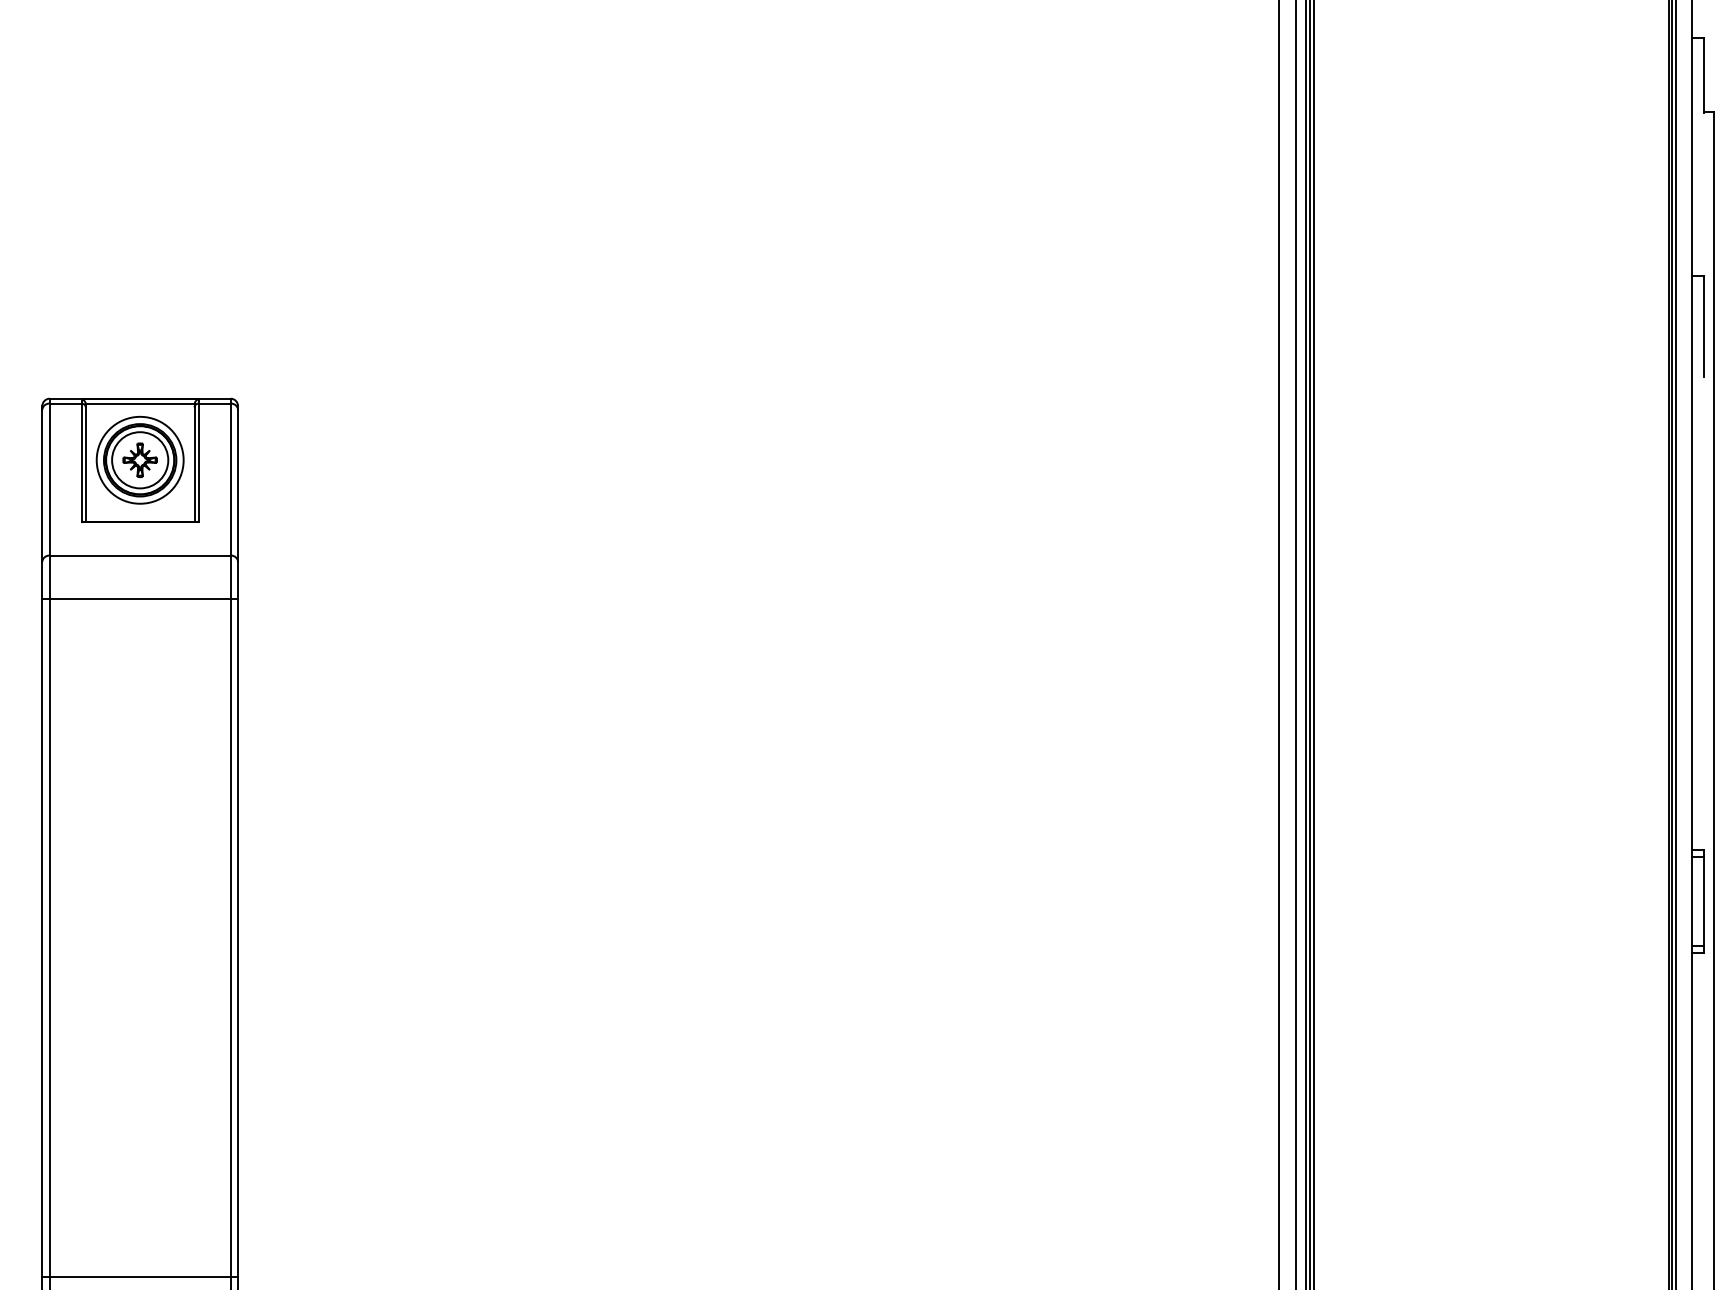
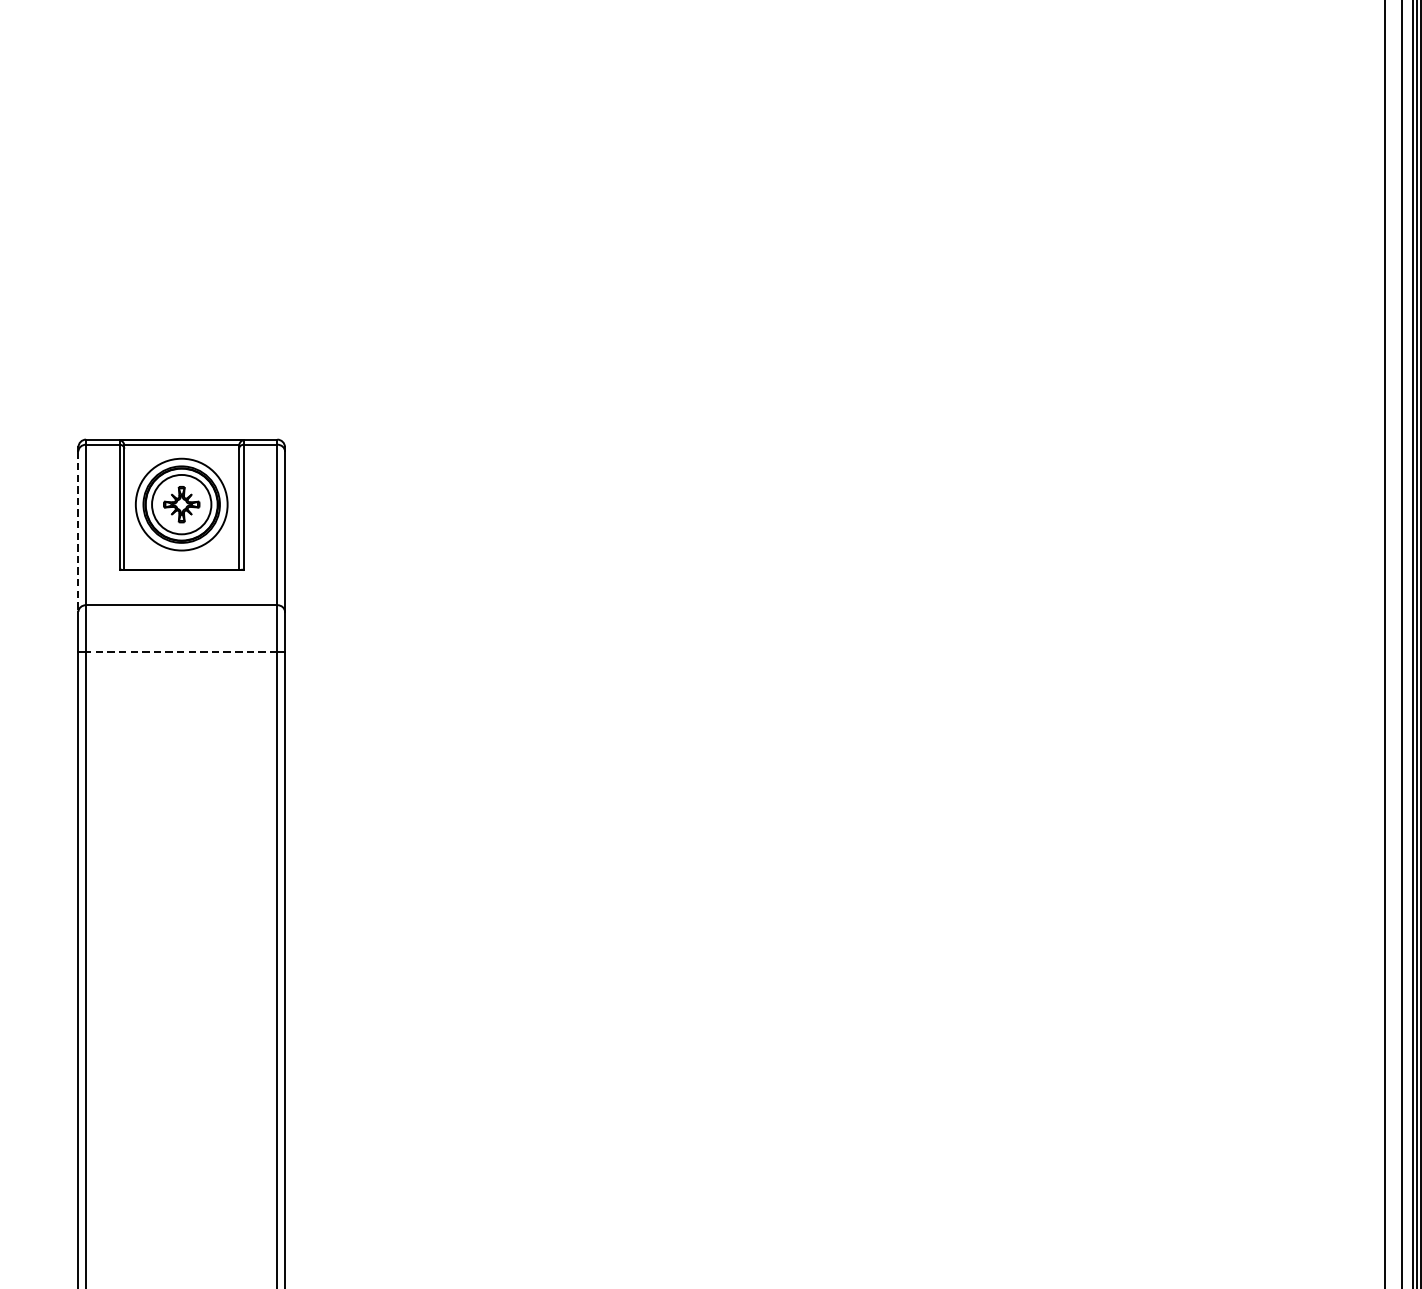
line: (42, 485) -> (78, 531), solid -> dashed
line: (140, 599) -> (182, 651), solid -> dashed

